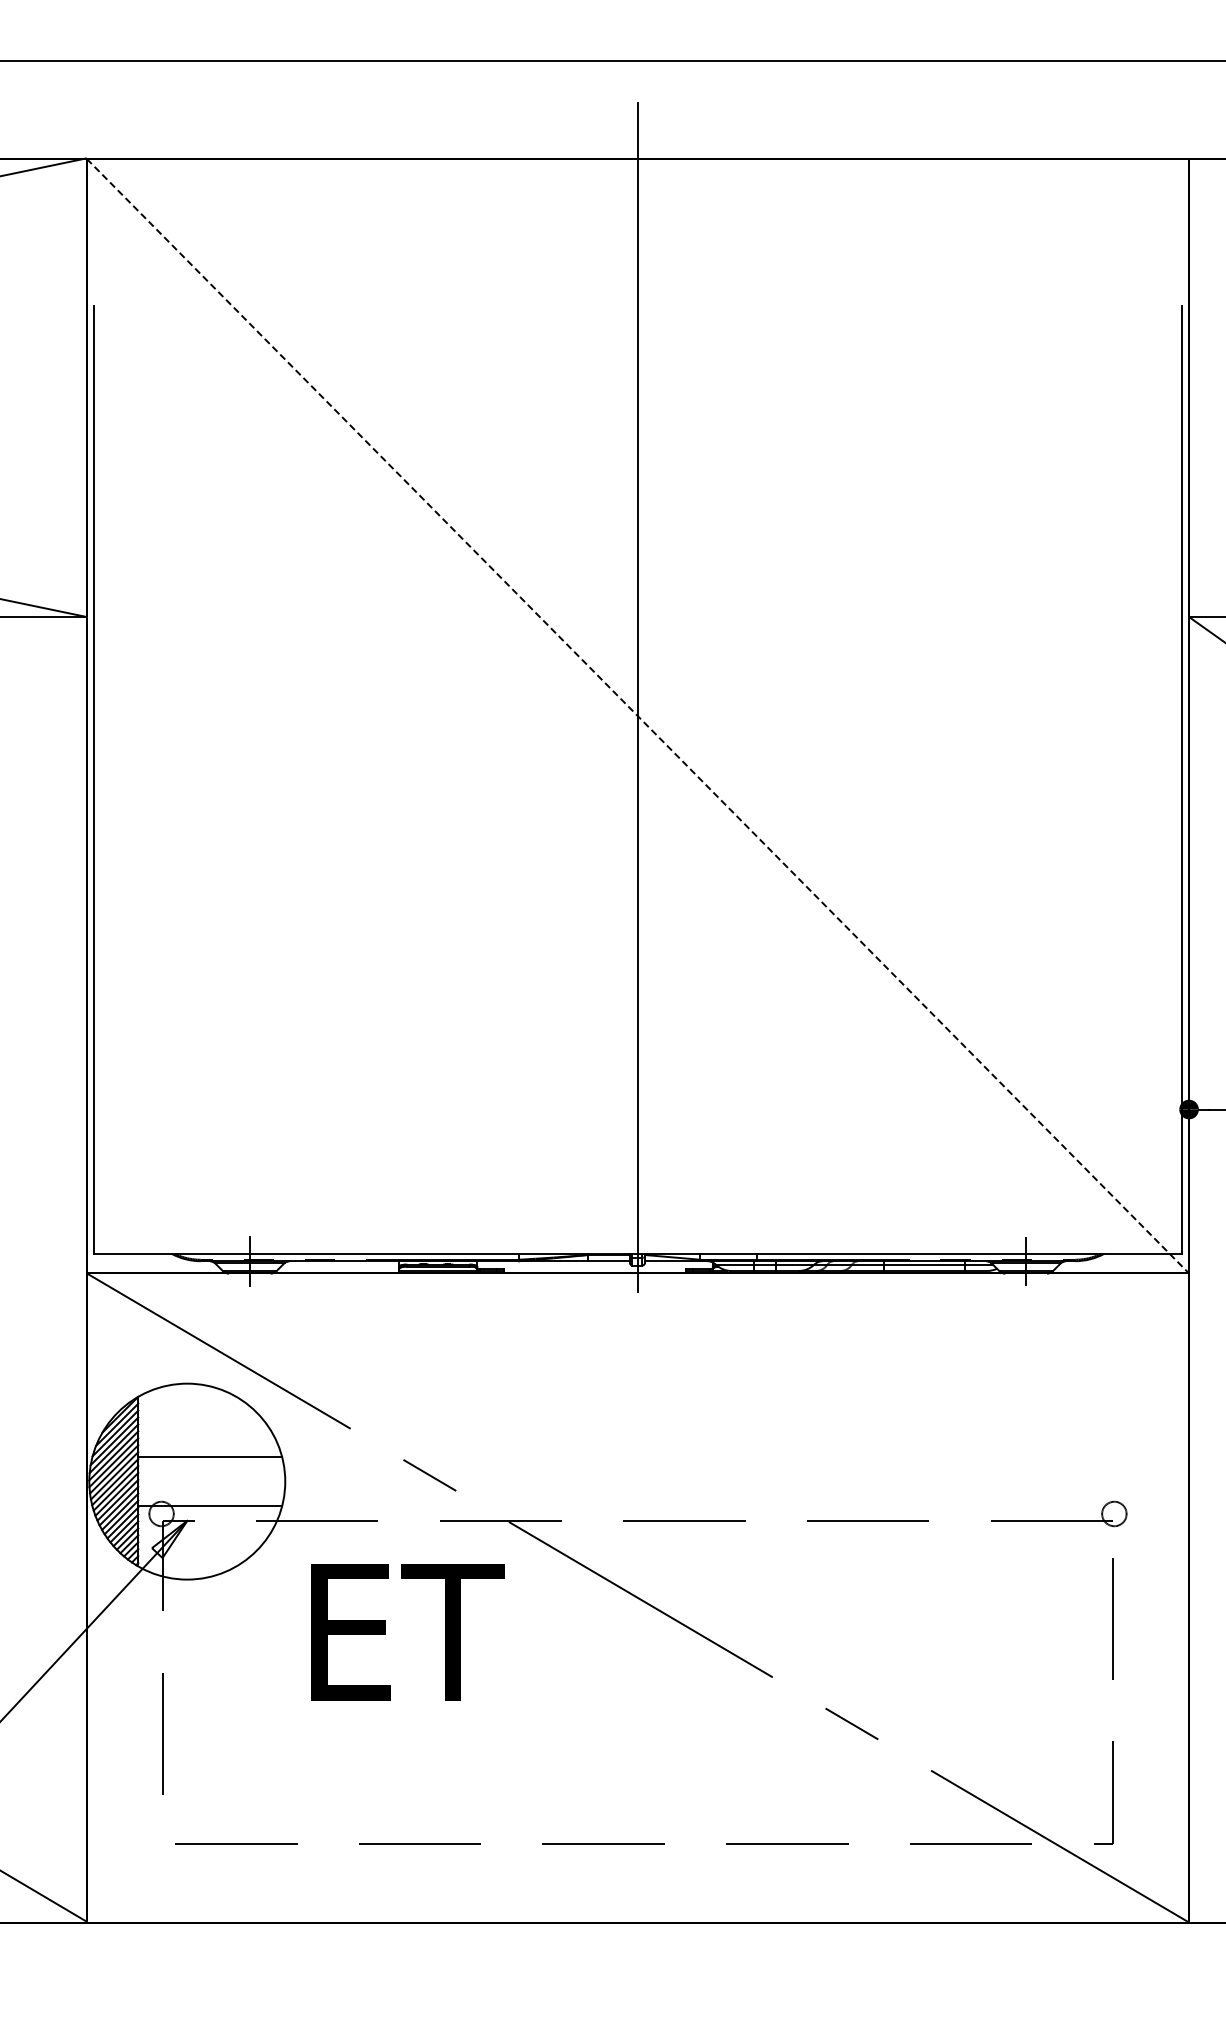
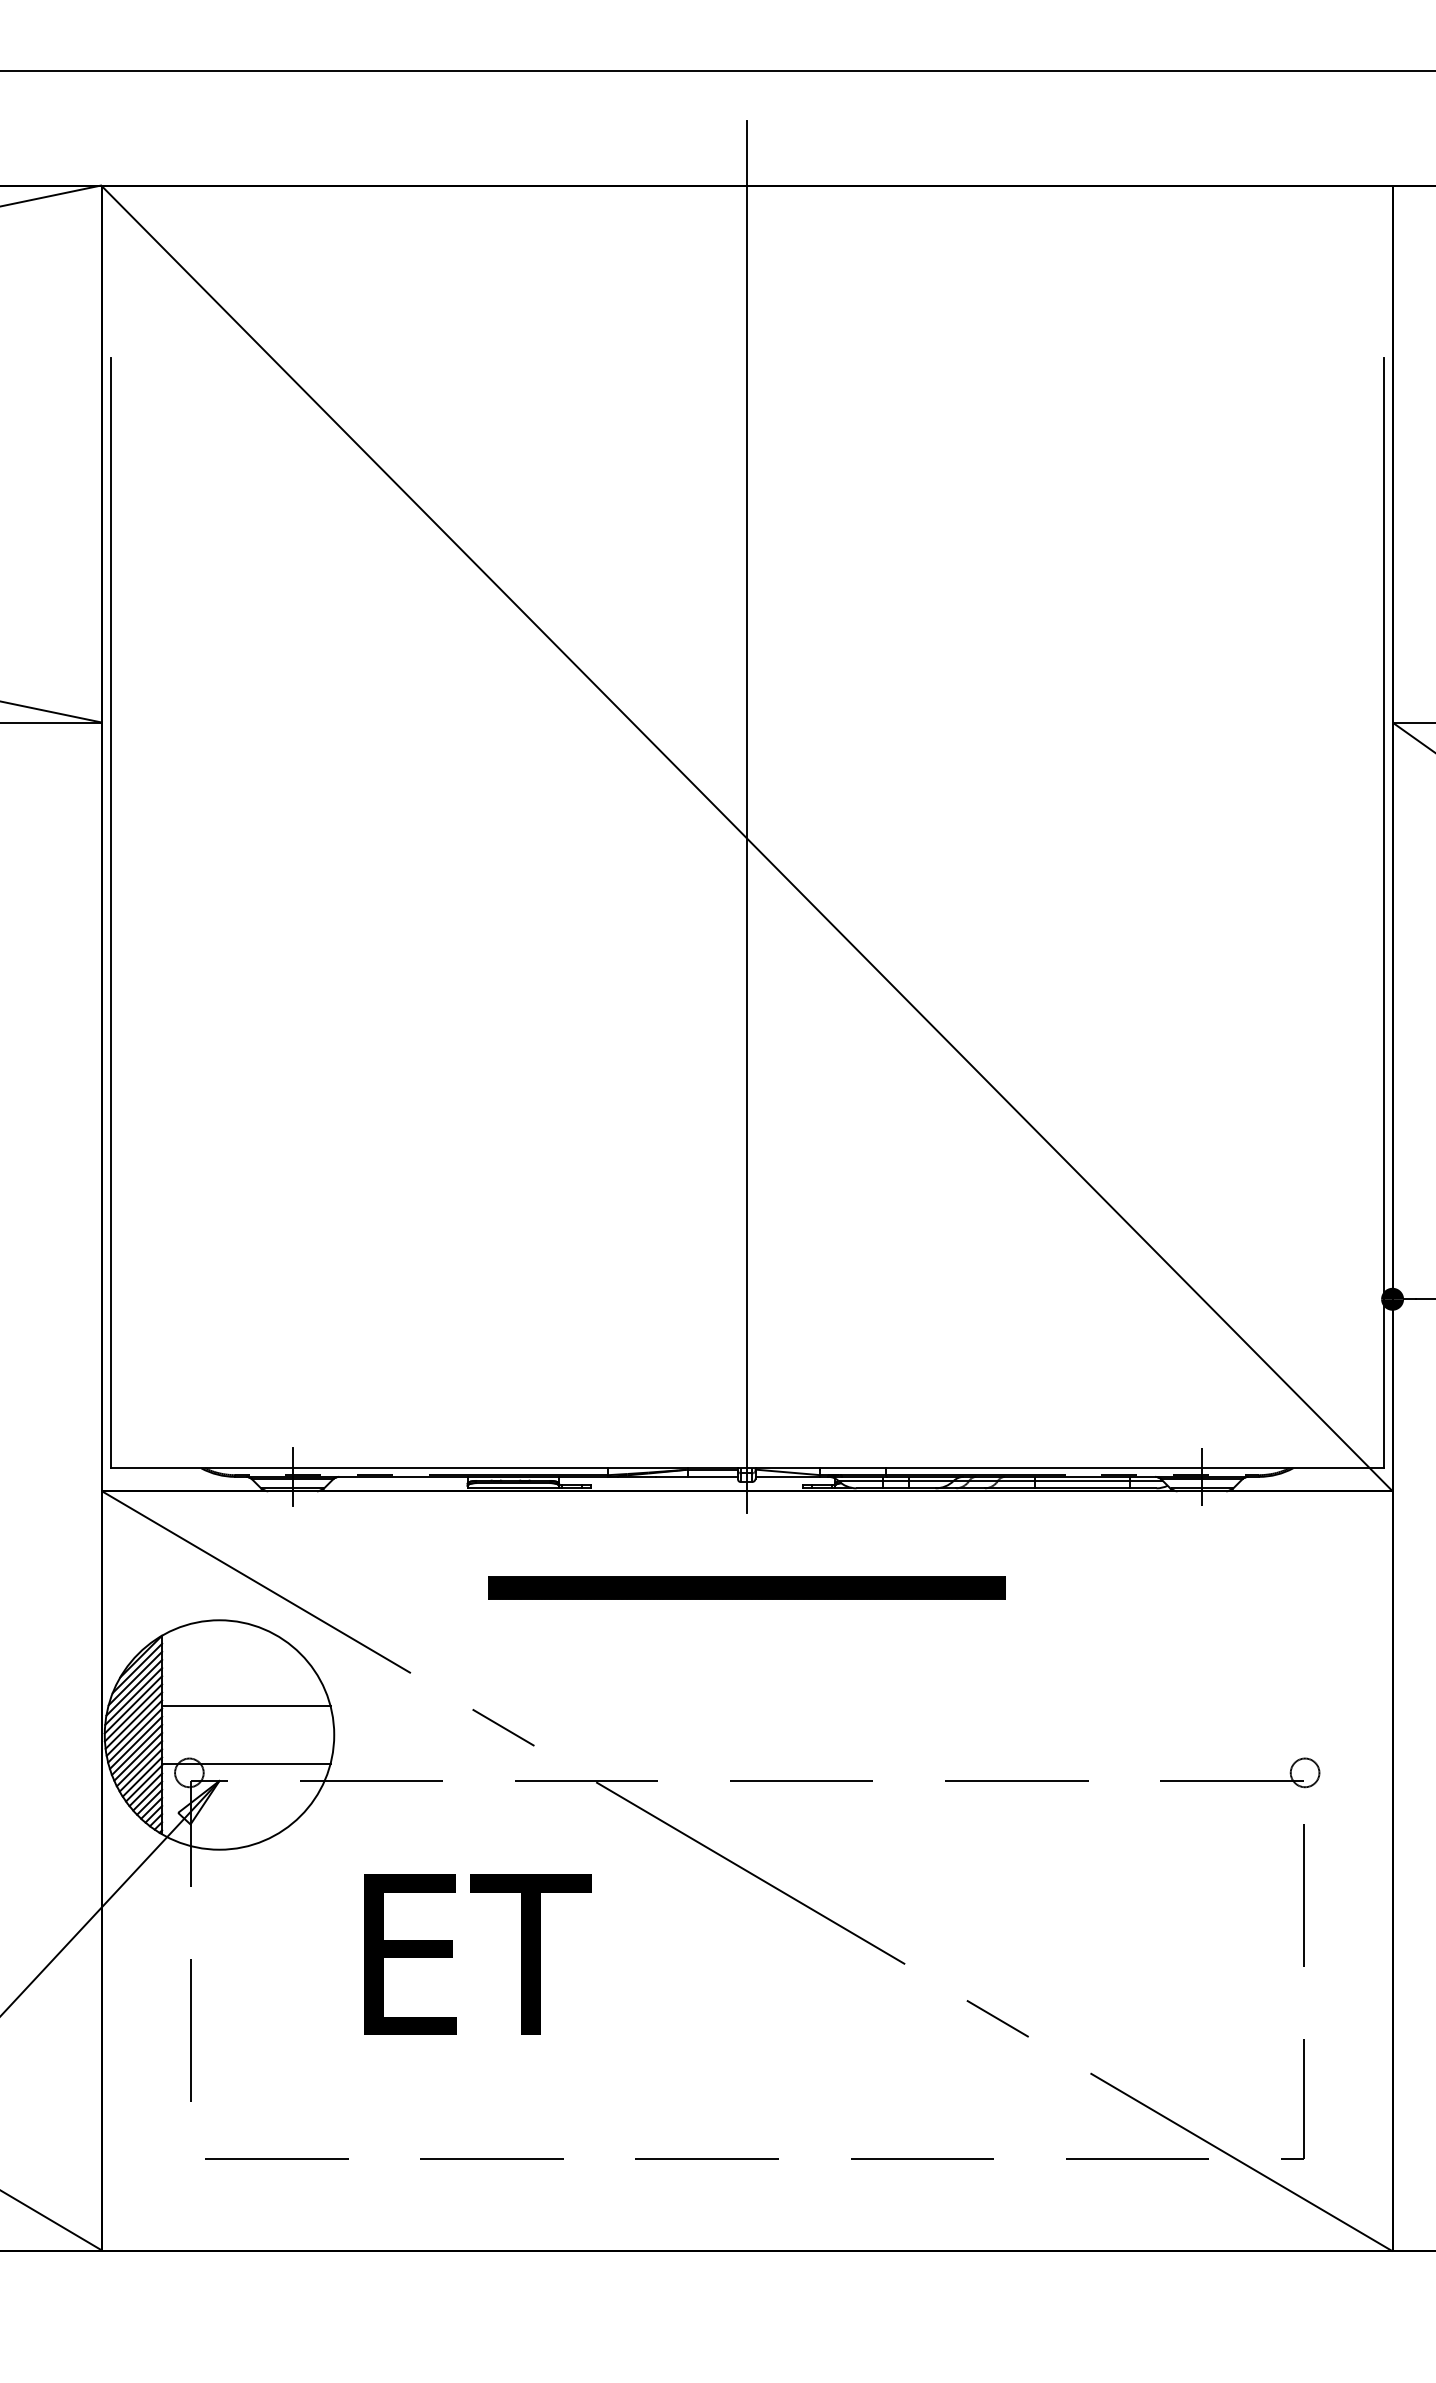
line: (637, 716) -> (746, 839), dashed -> solid
part: (637, 1355) -> (746, 1587), added
text: (407, 1632) -> (477, 1954), moved

